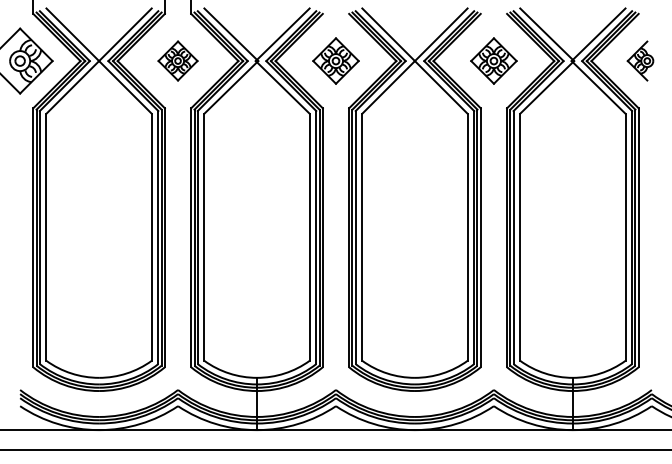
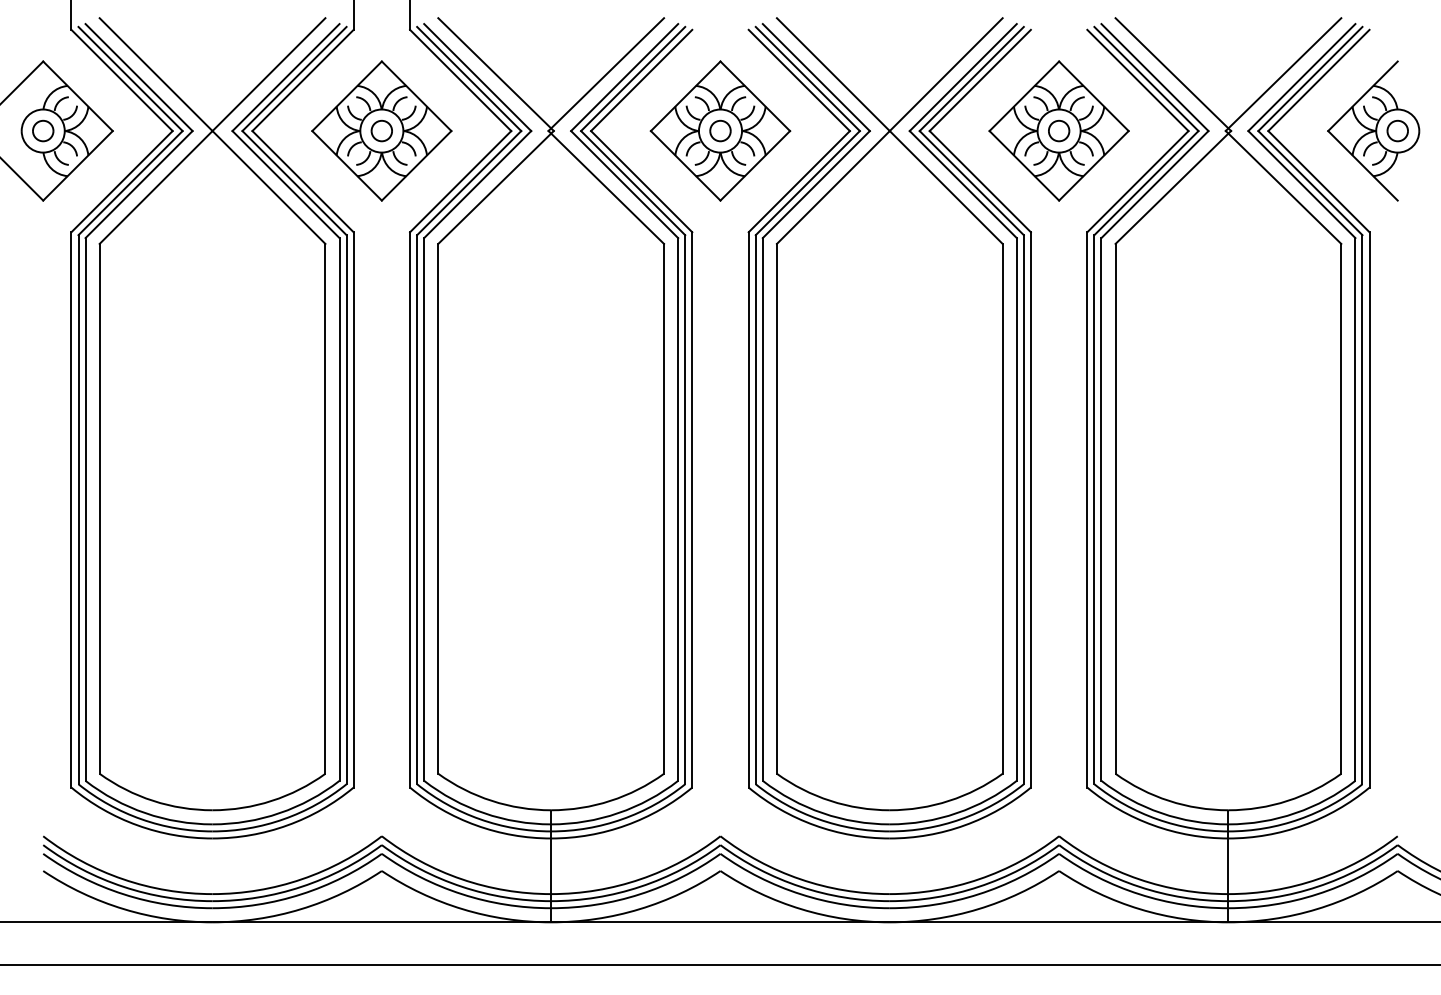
part: (177, 60) -> (380, 129), size x1.67
part: (335, 60) -> (719, 129), size x1.43
part: (493, 60) -> (1058, 129), size x1.43
part: (640, 60) -> (1373, 129), size x1.67

